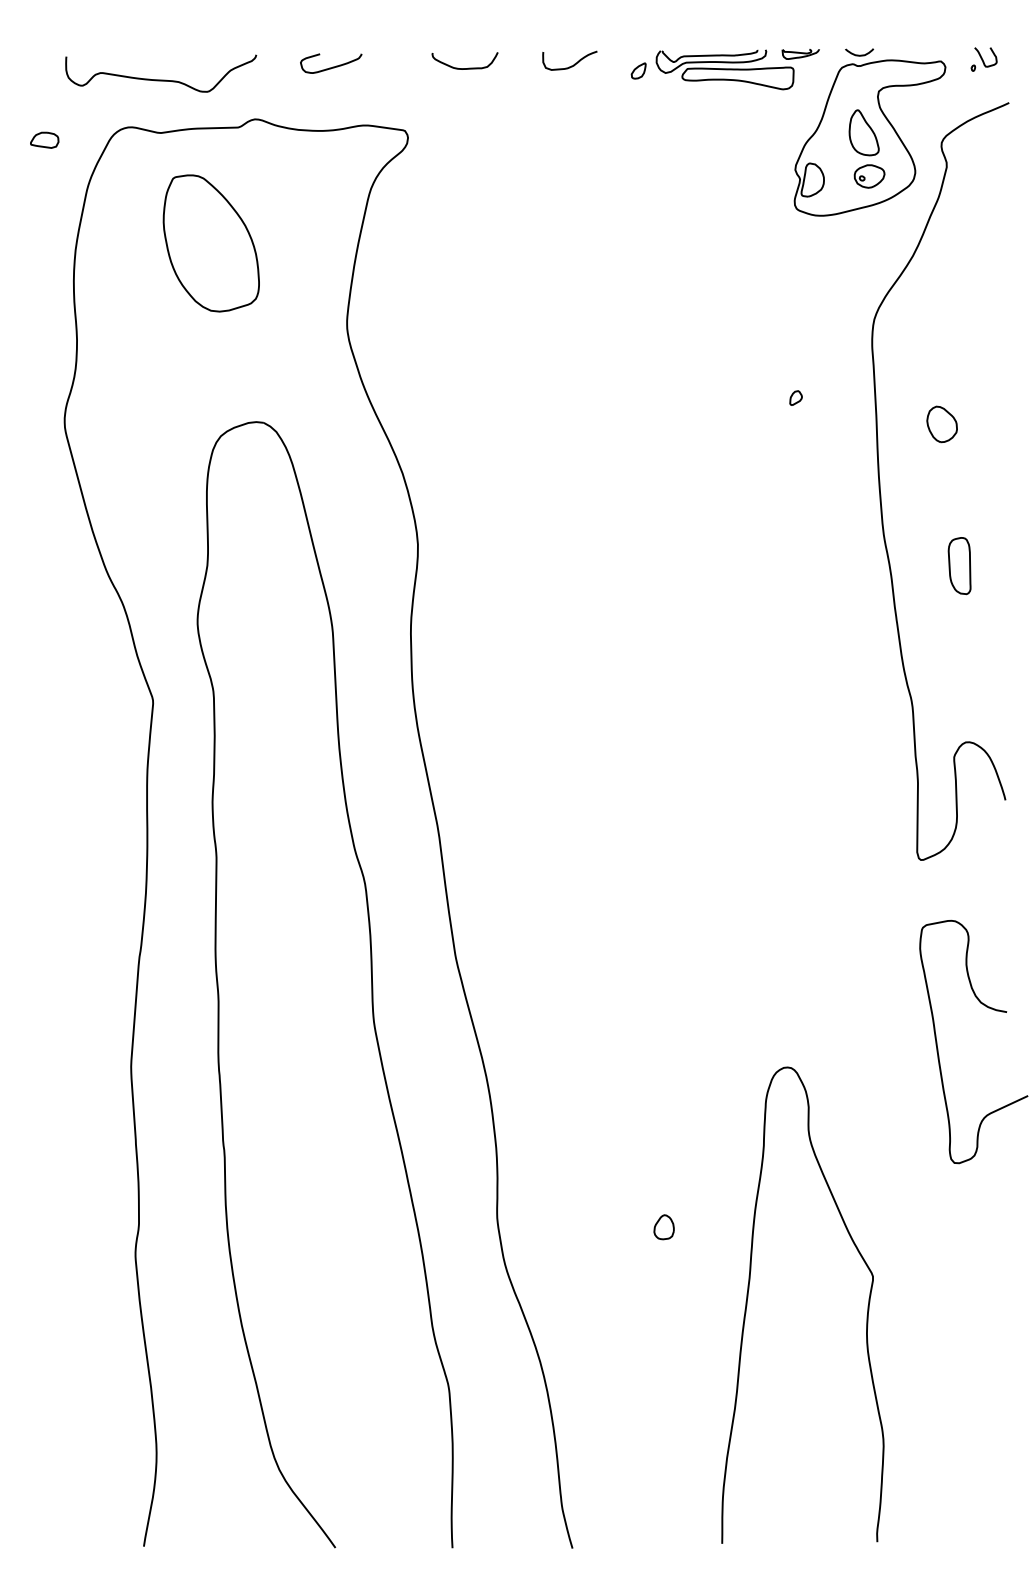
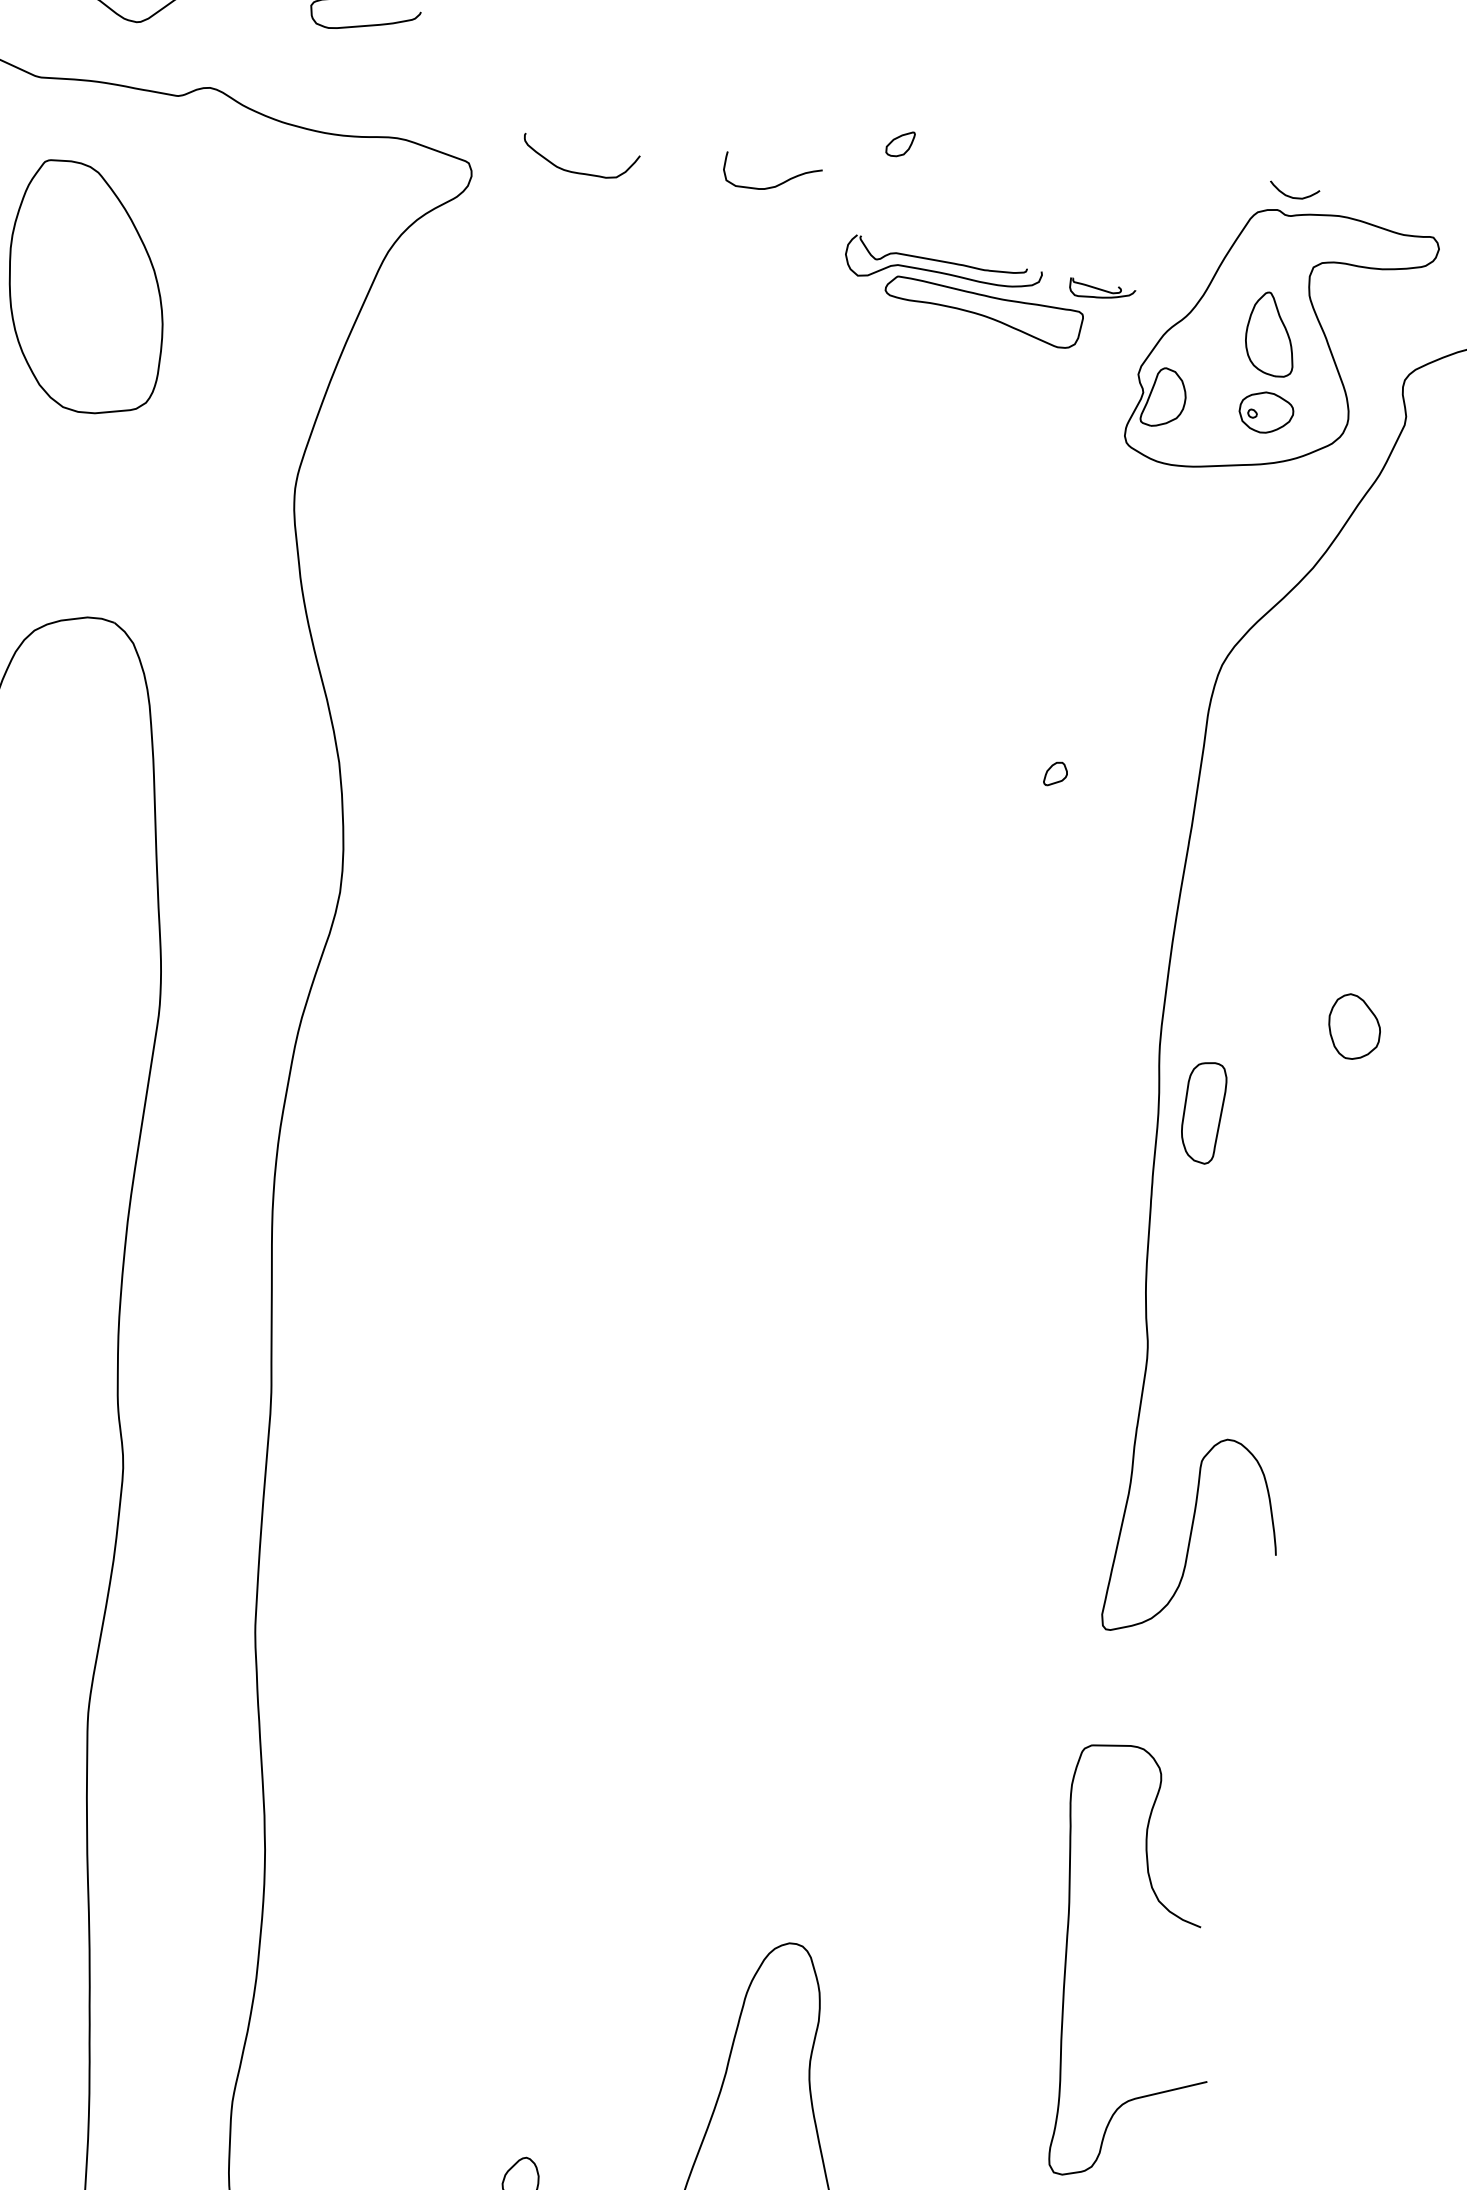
curve: (571, 65) -> (772, 185), moved
curve: (464, 68) -> (575, 171), moved
part: (737, 69) -> (985, 295), moved
part: (941, 424) -> (1353, 1027), moved
part: (959, 566) -> (1202, 1112), moved

